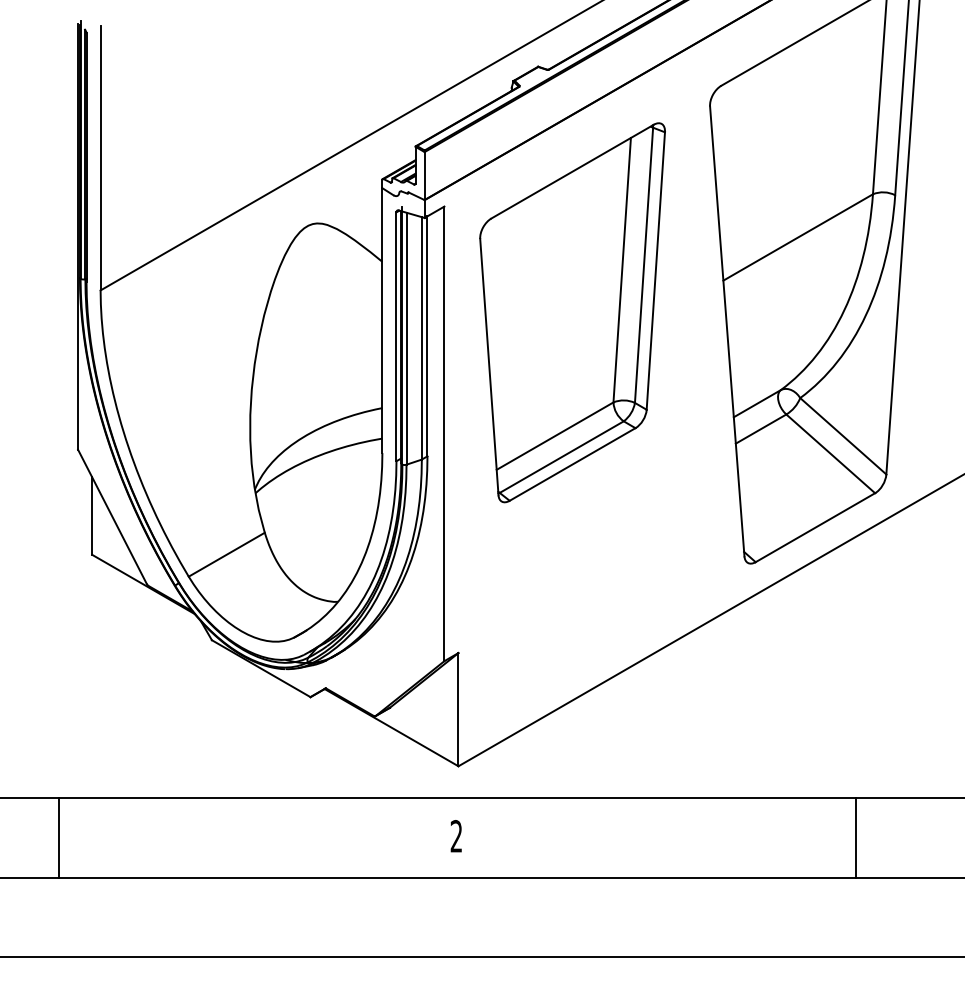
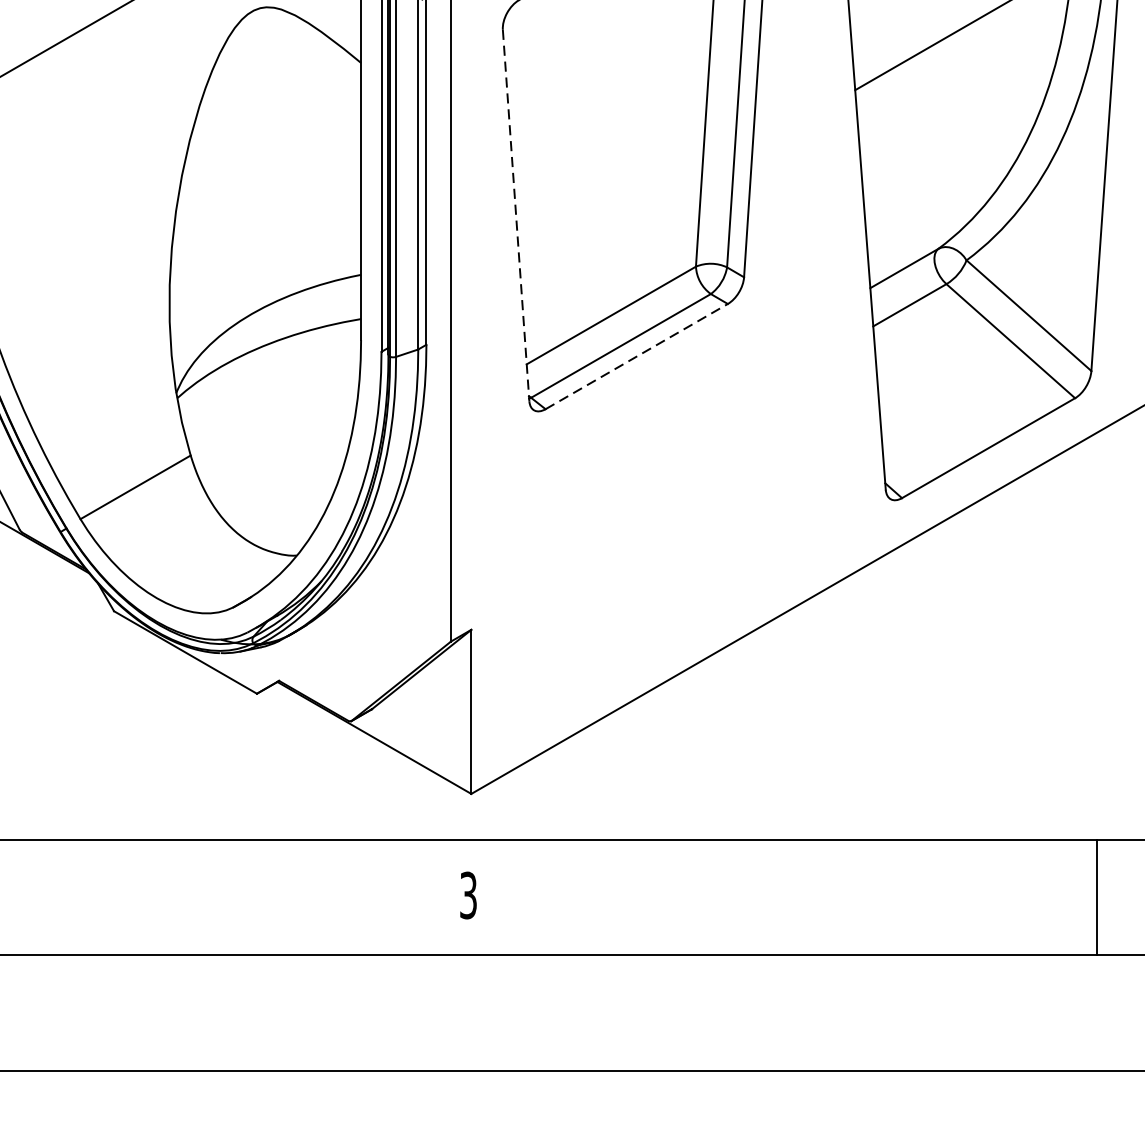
line: (489, 367) -> (516, 216), solid -> dashed
line: (572, 464) -> (636, 356), solid -> dashed
text: (456, 836) -> (468, 895), 2 -> 3
line: (856, 837) -> (1097, 897), moved

